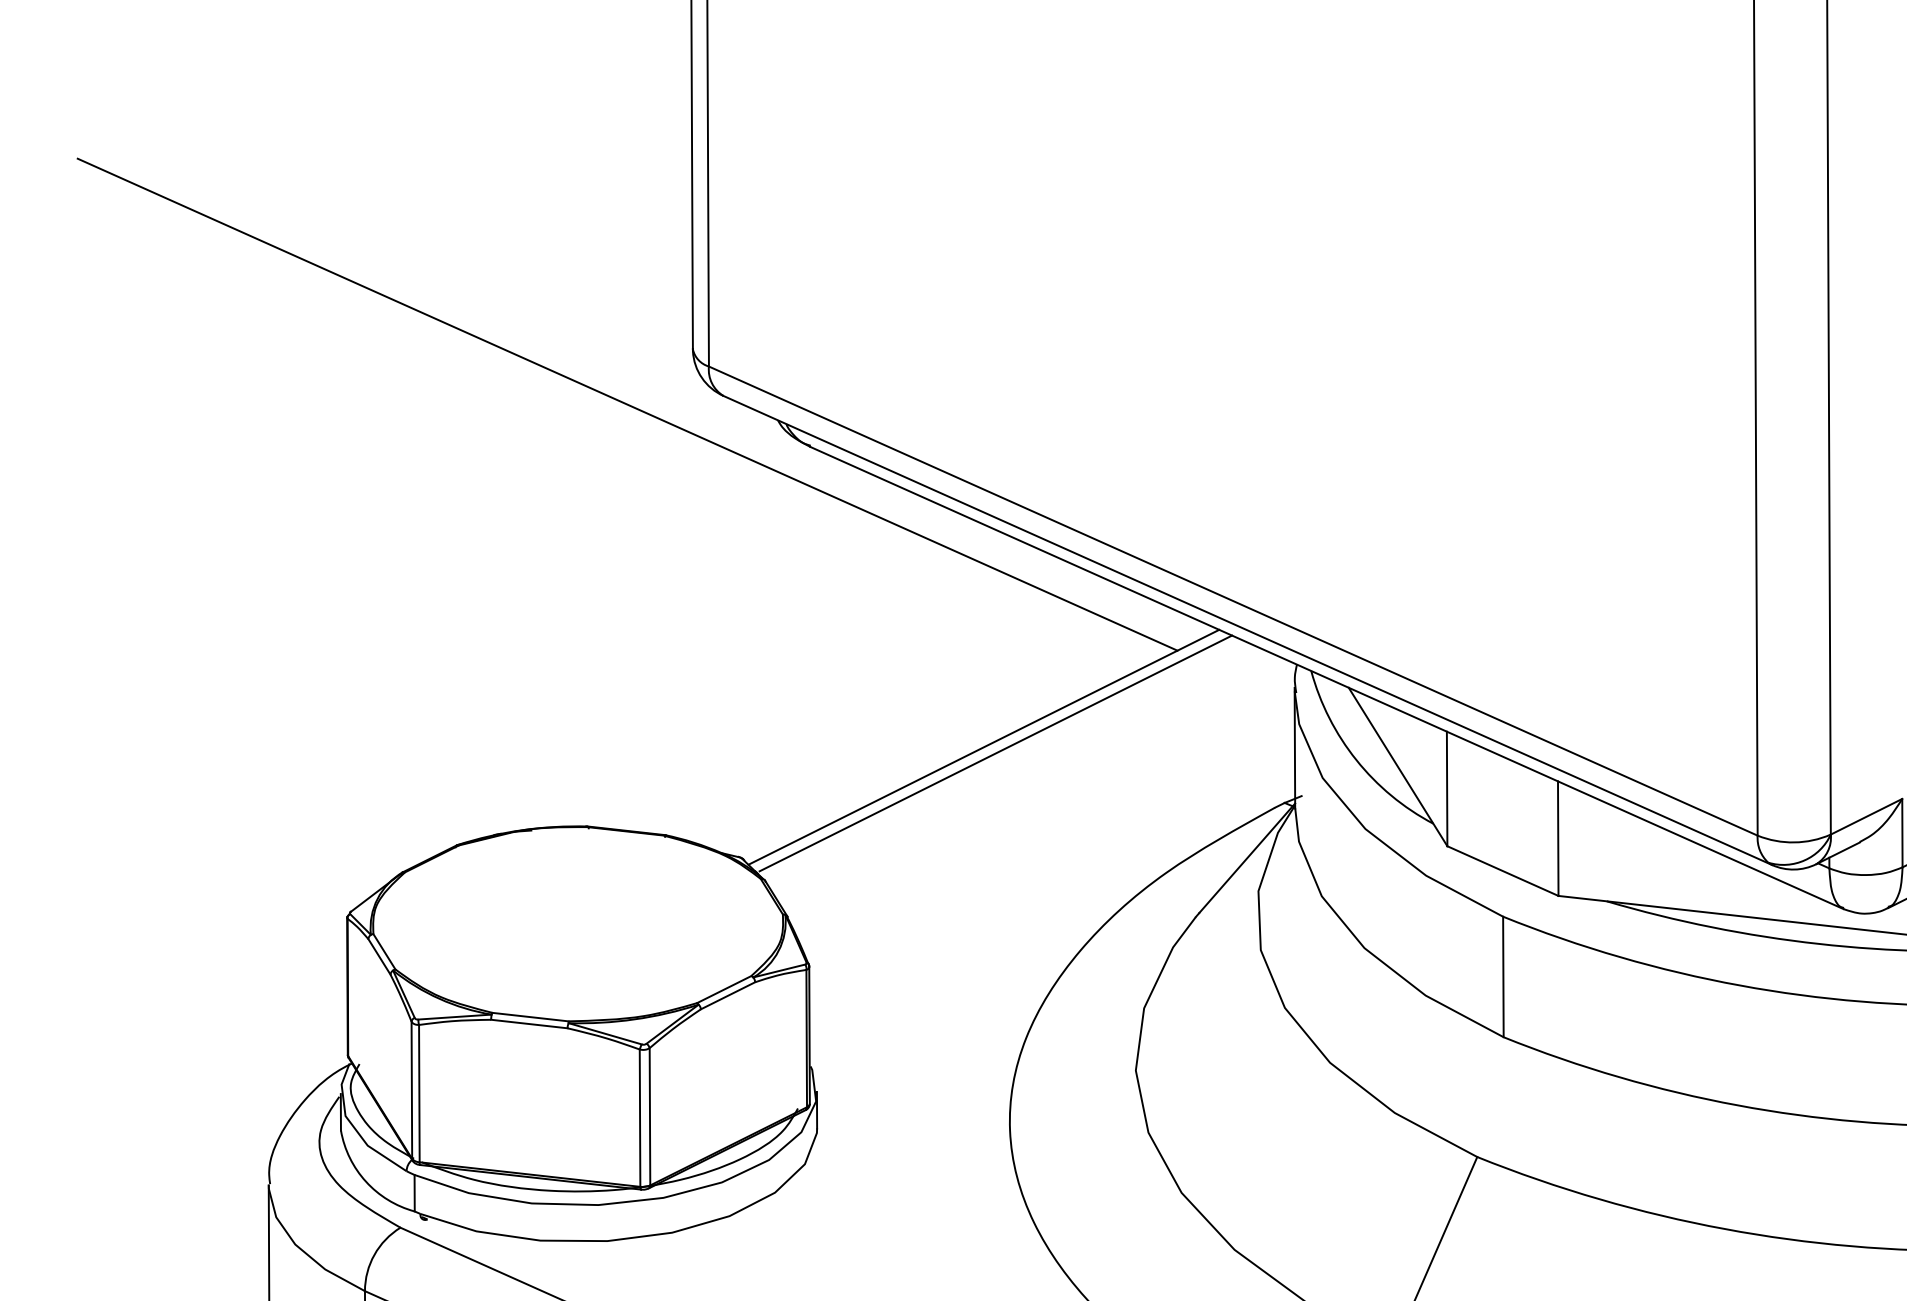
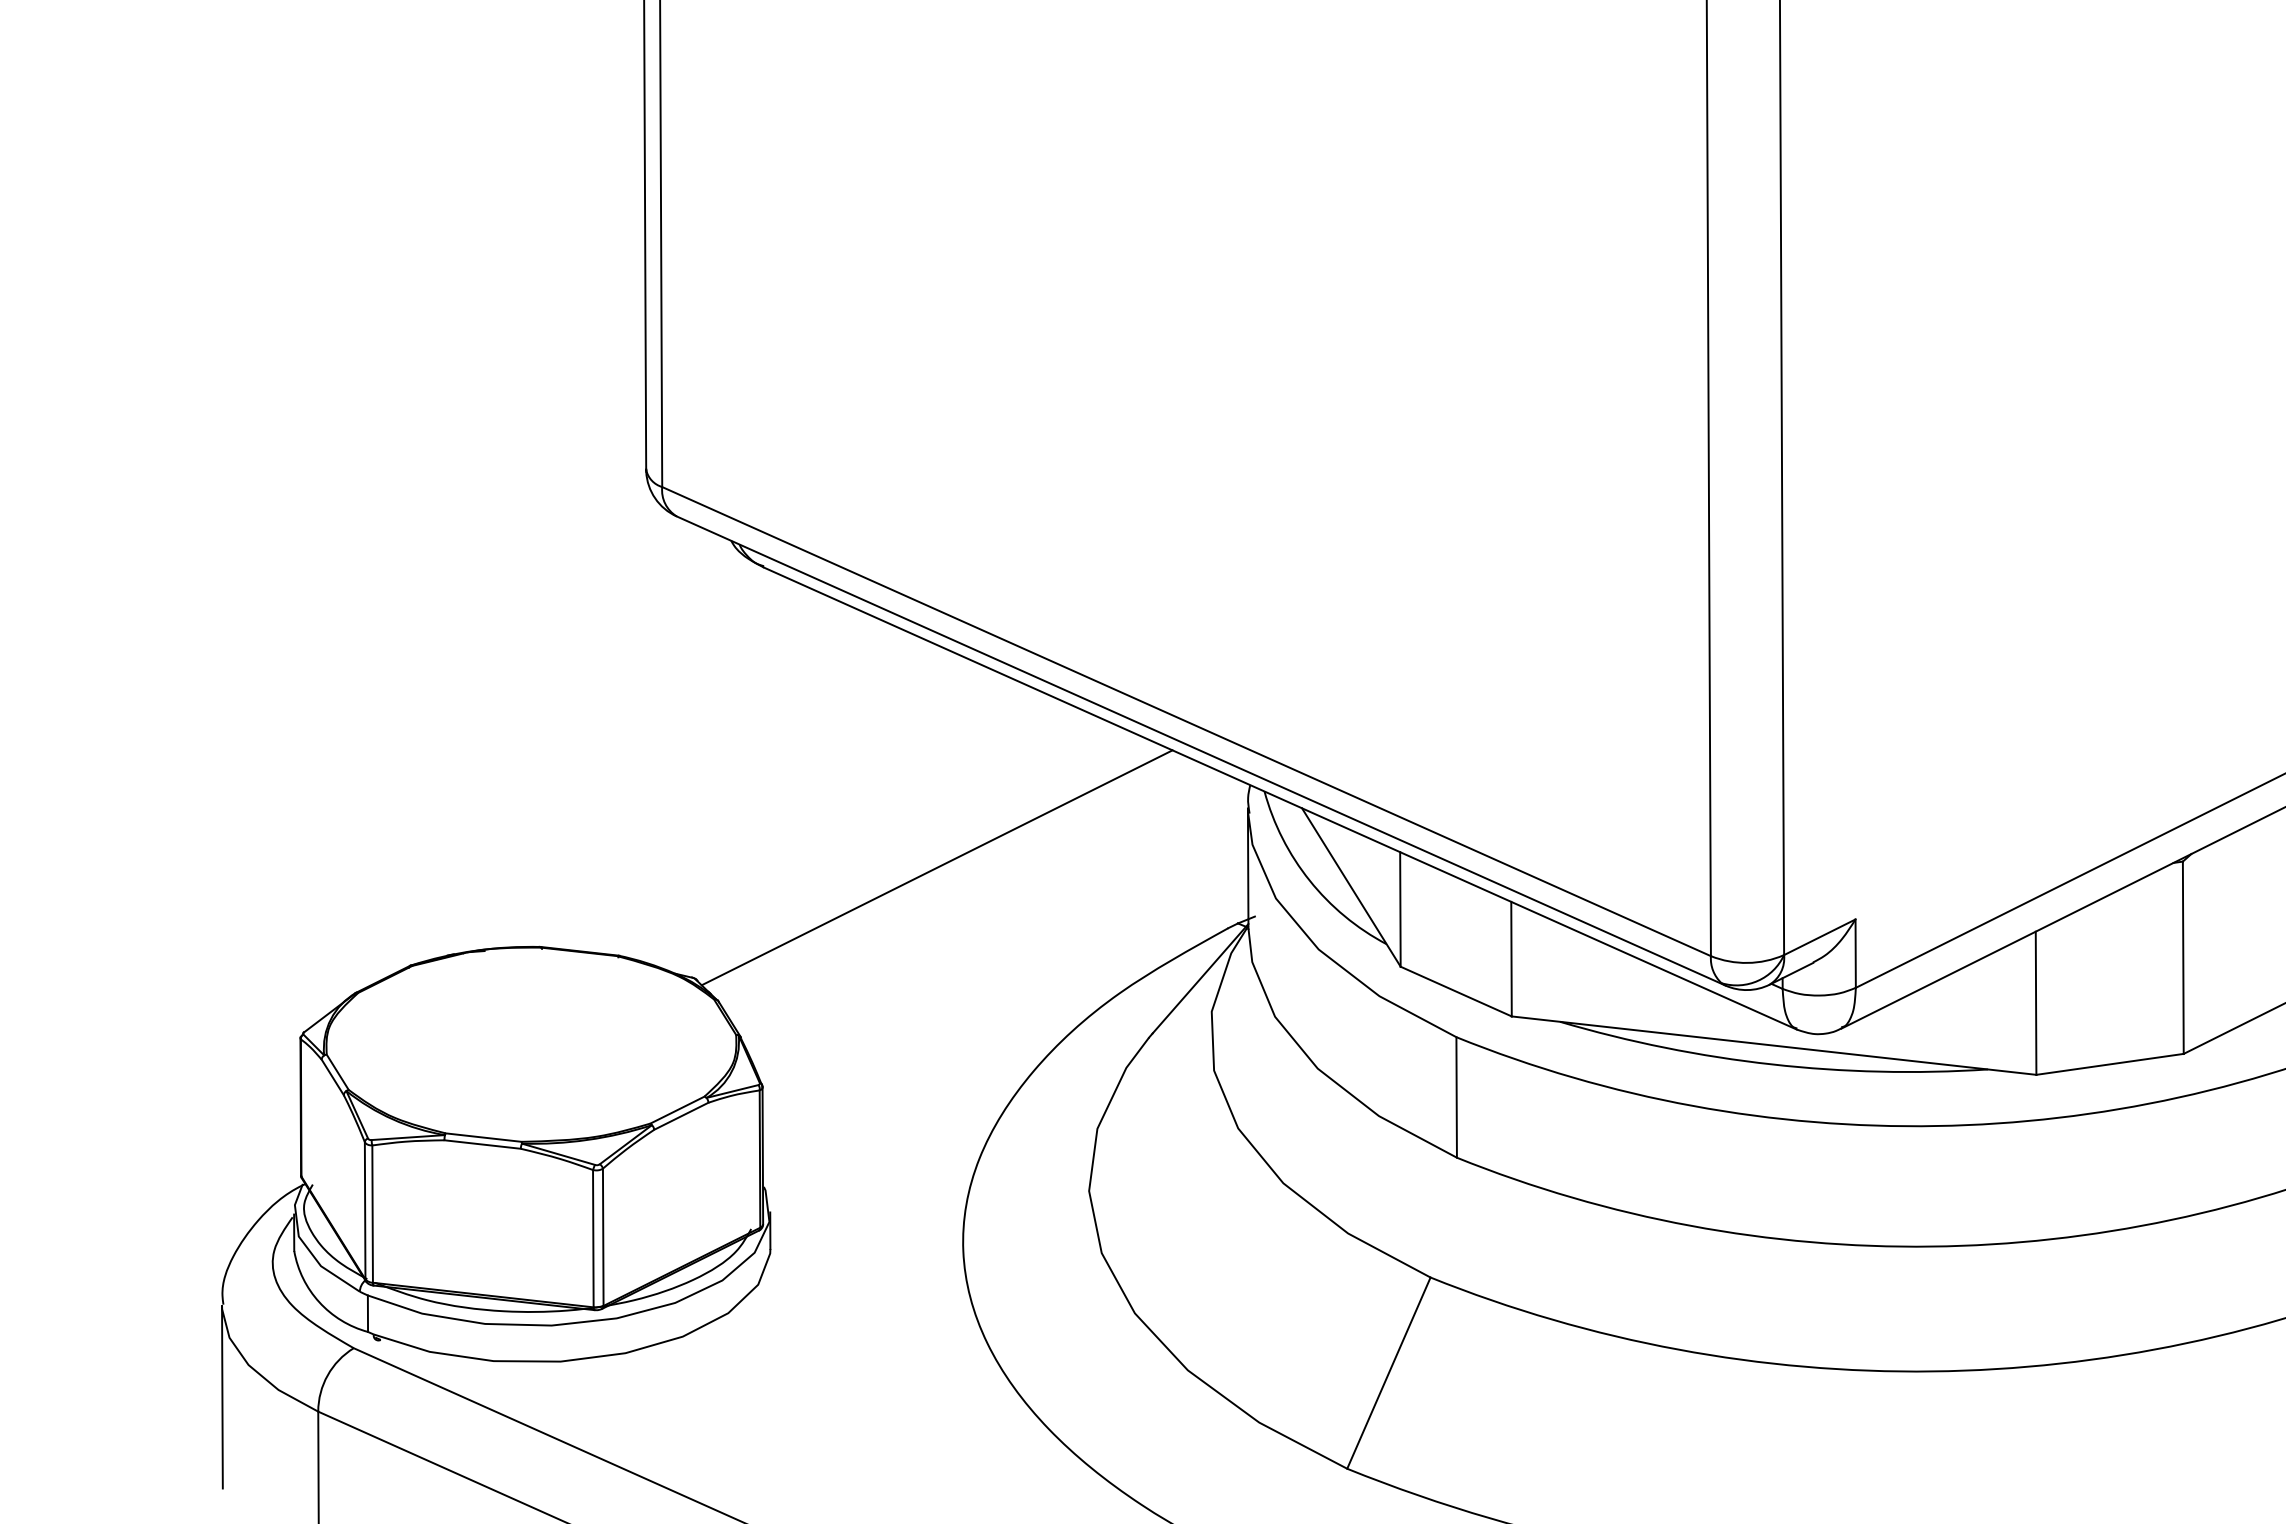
line: (627, 405) -> (580, 525), removed
line: (995, 753) -> (948, 873), removed

